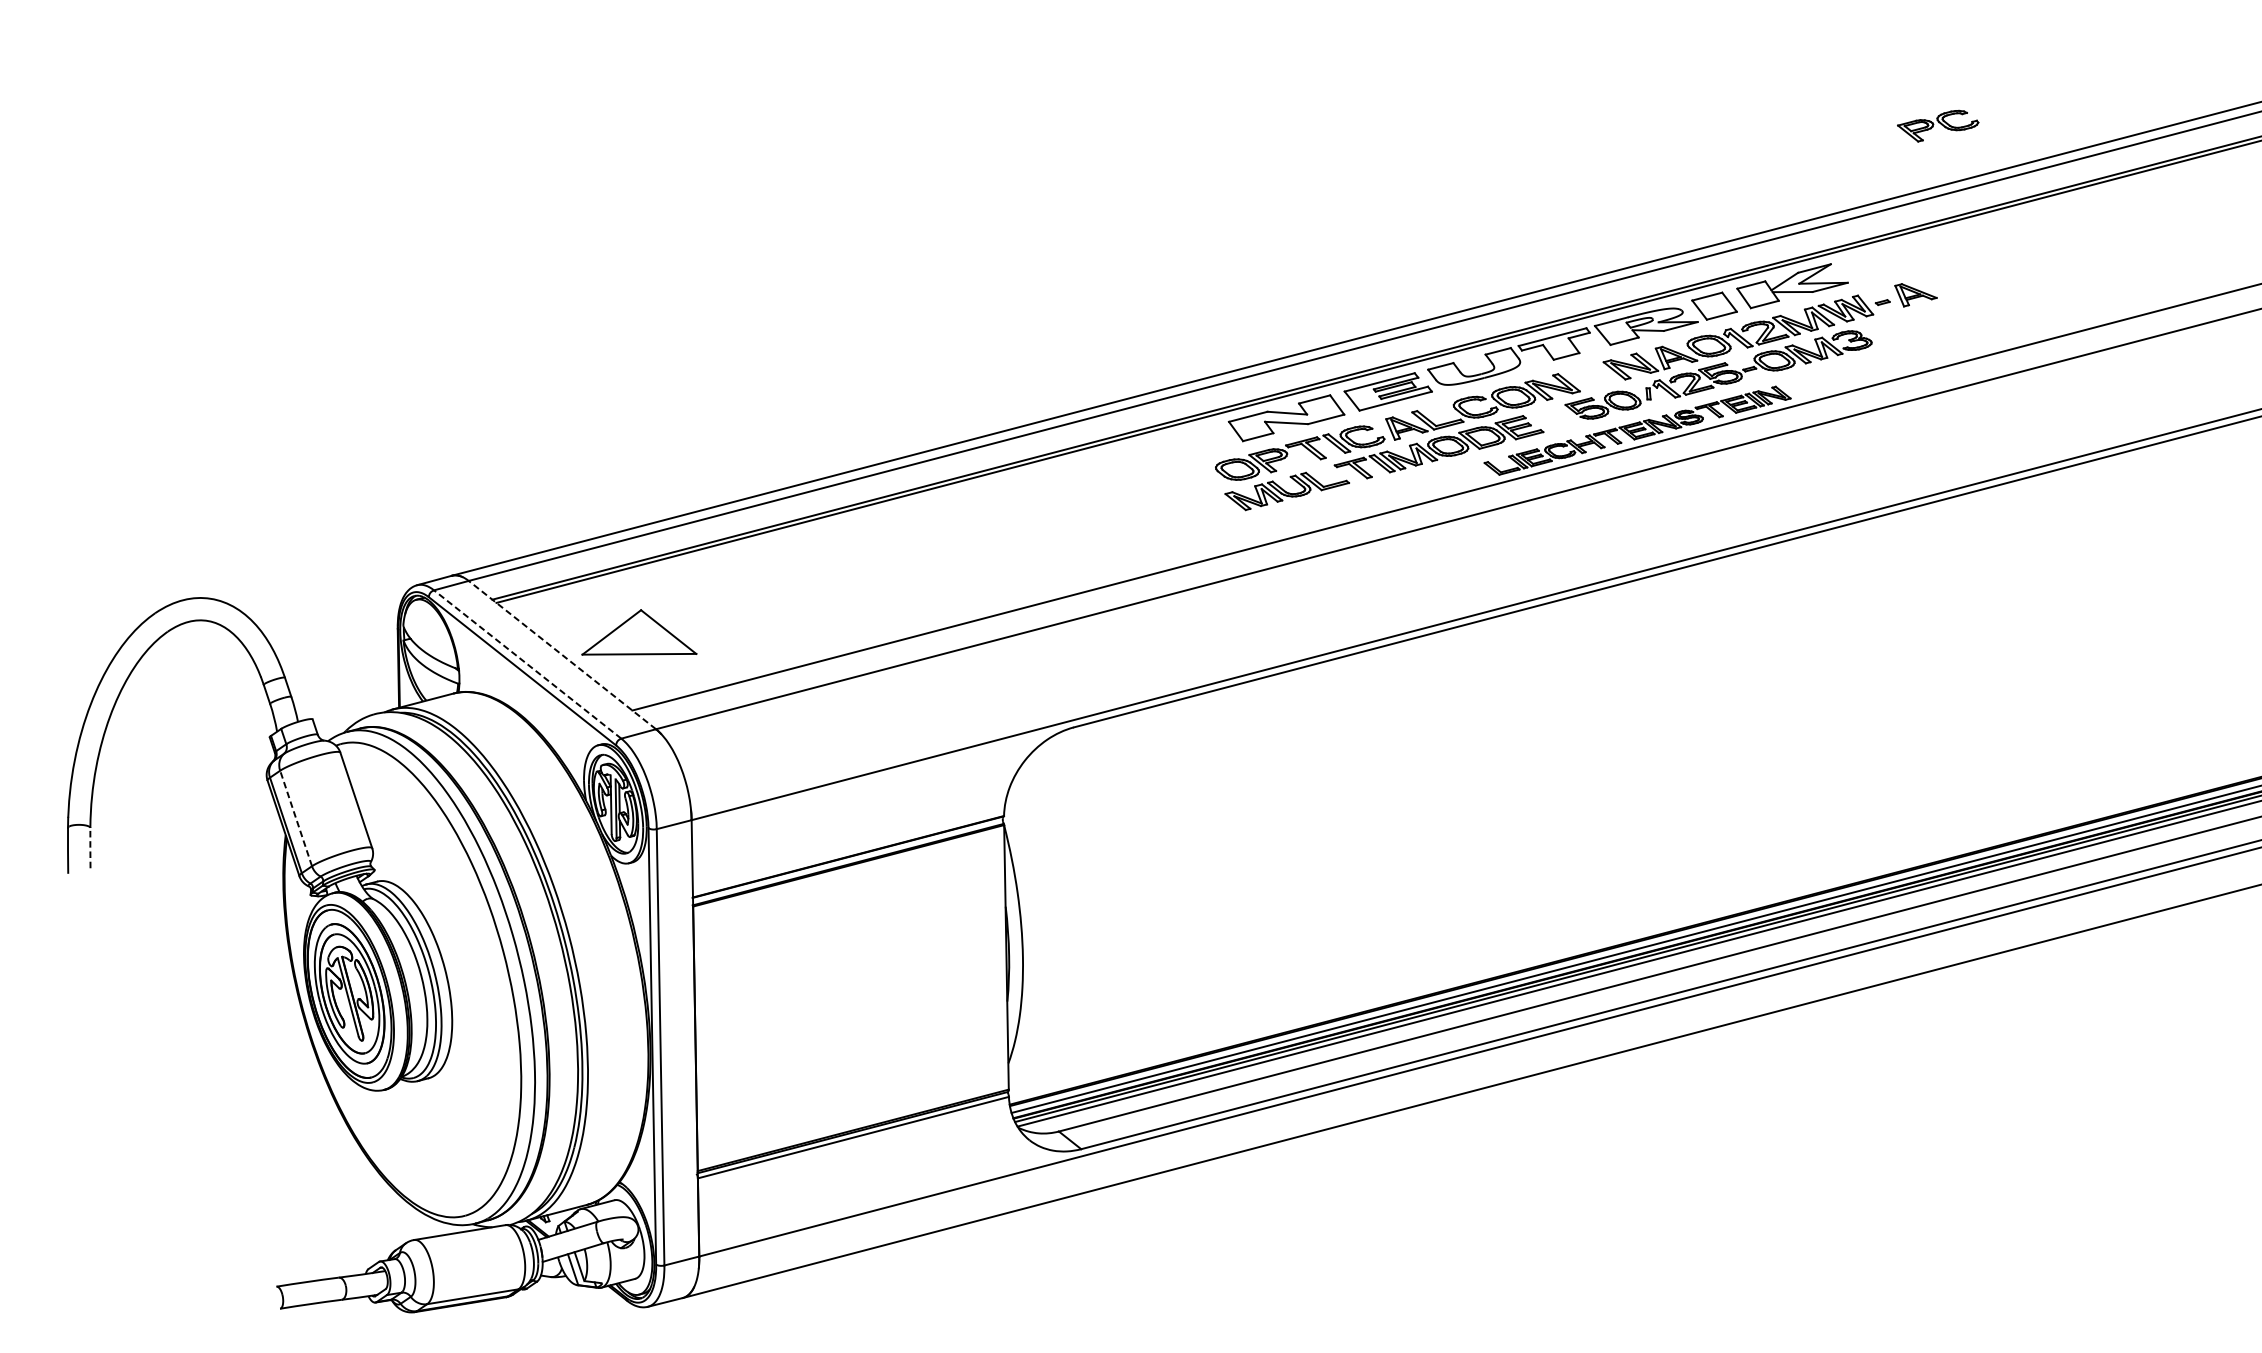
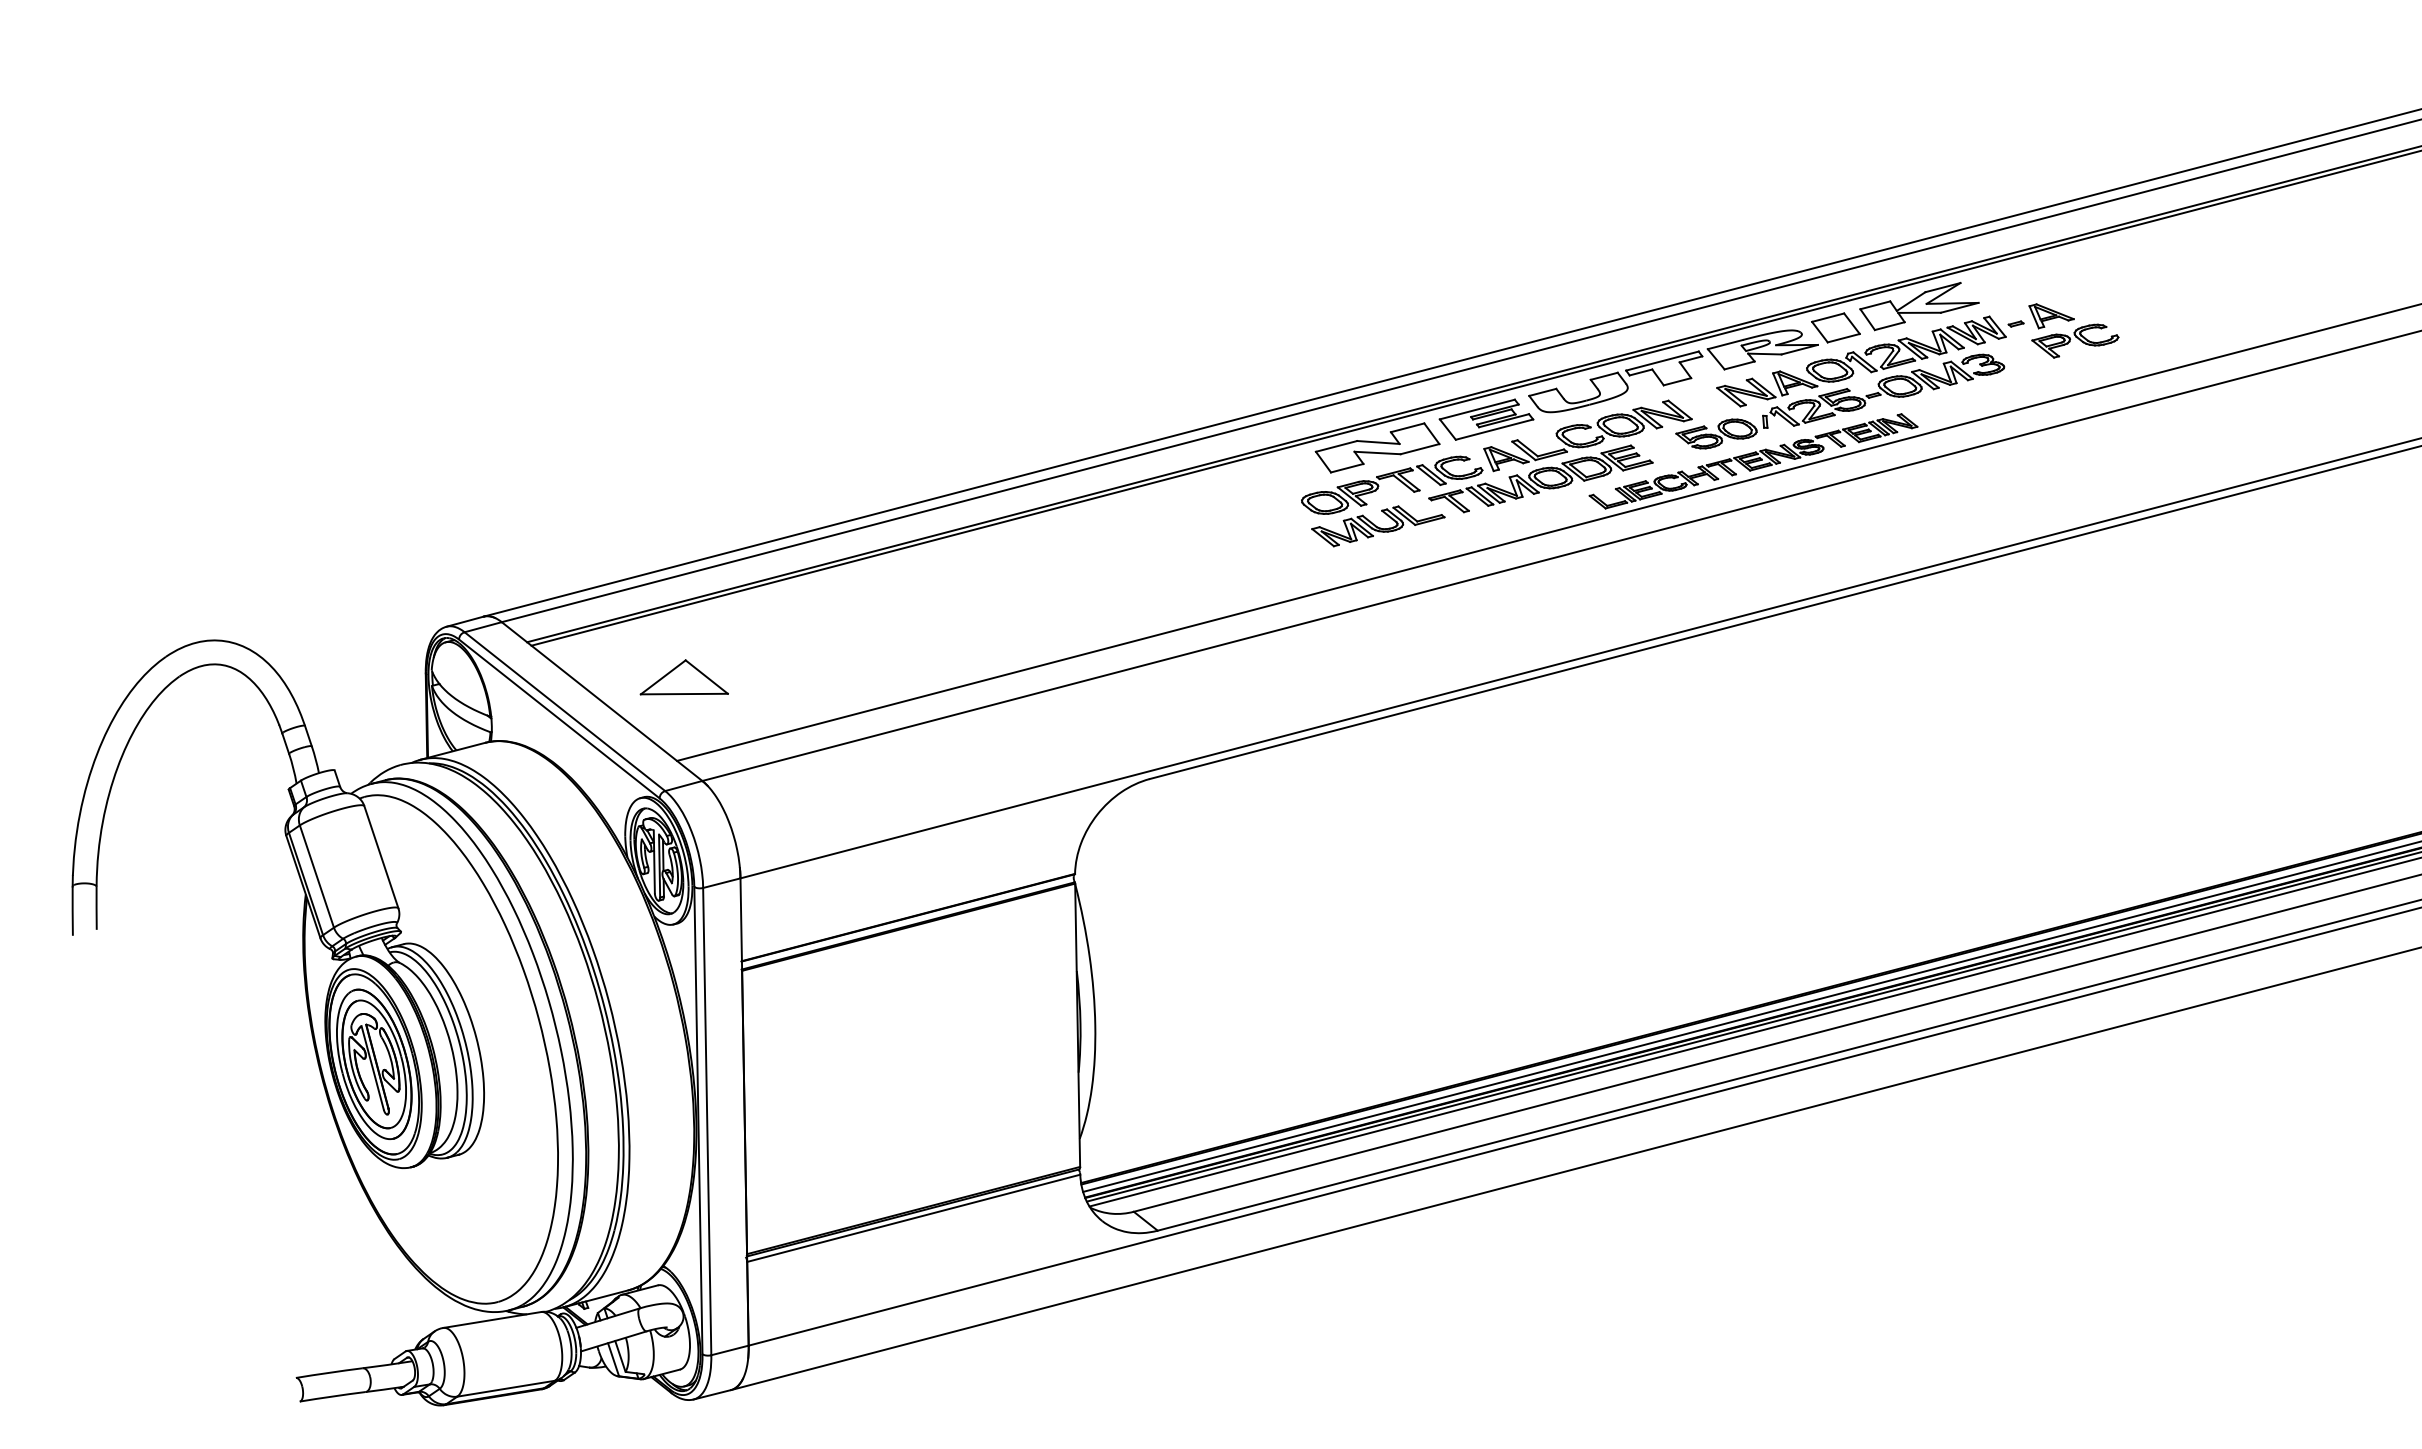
part: (1938, 125) -> (2075, 340), moved
part: (638, 632) -> (683, 677), size x0.71
line: (562, 655) -> (602, 701), dashed -> solid
line: (527, 664) -> (564, 711), dashed -> solid
line: (295, 818) -> (316, 876), dashed -> solid
line: (90, 847) -> (96, 907), dashed -> solid

